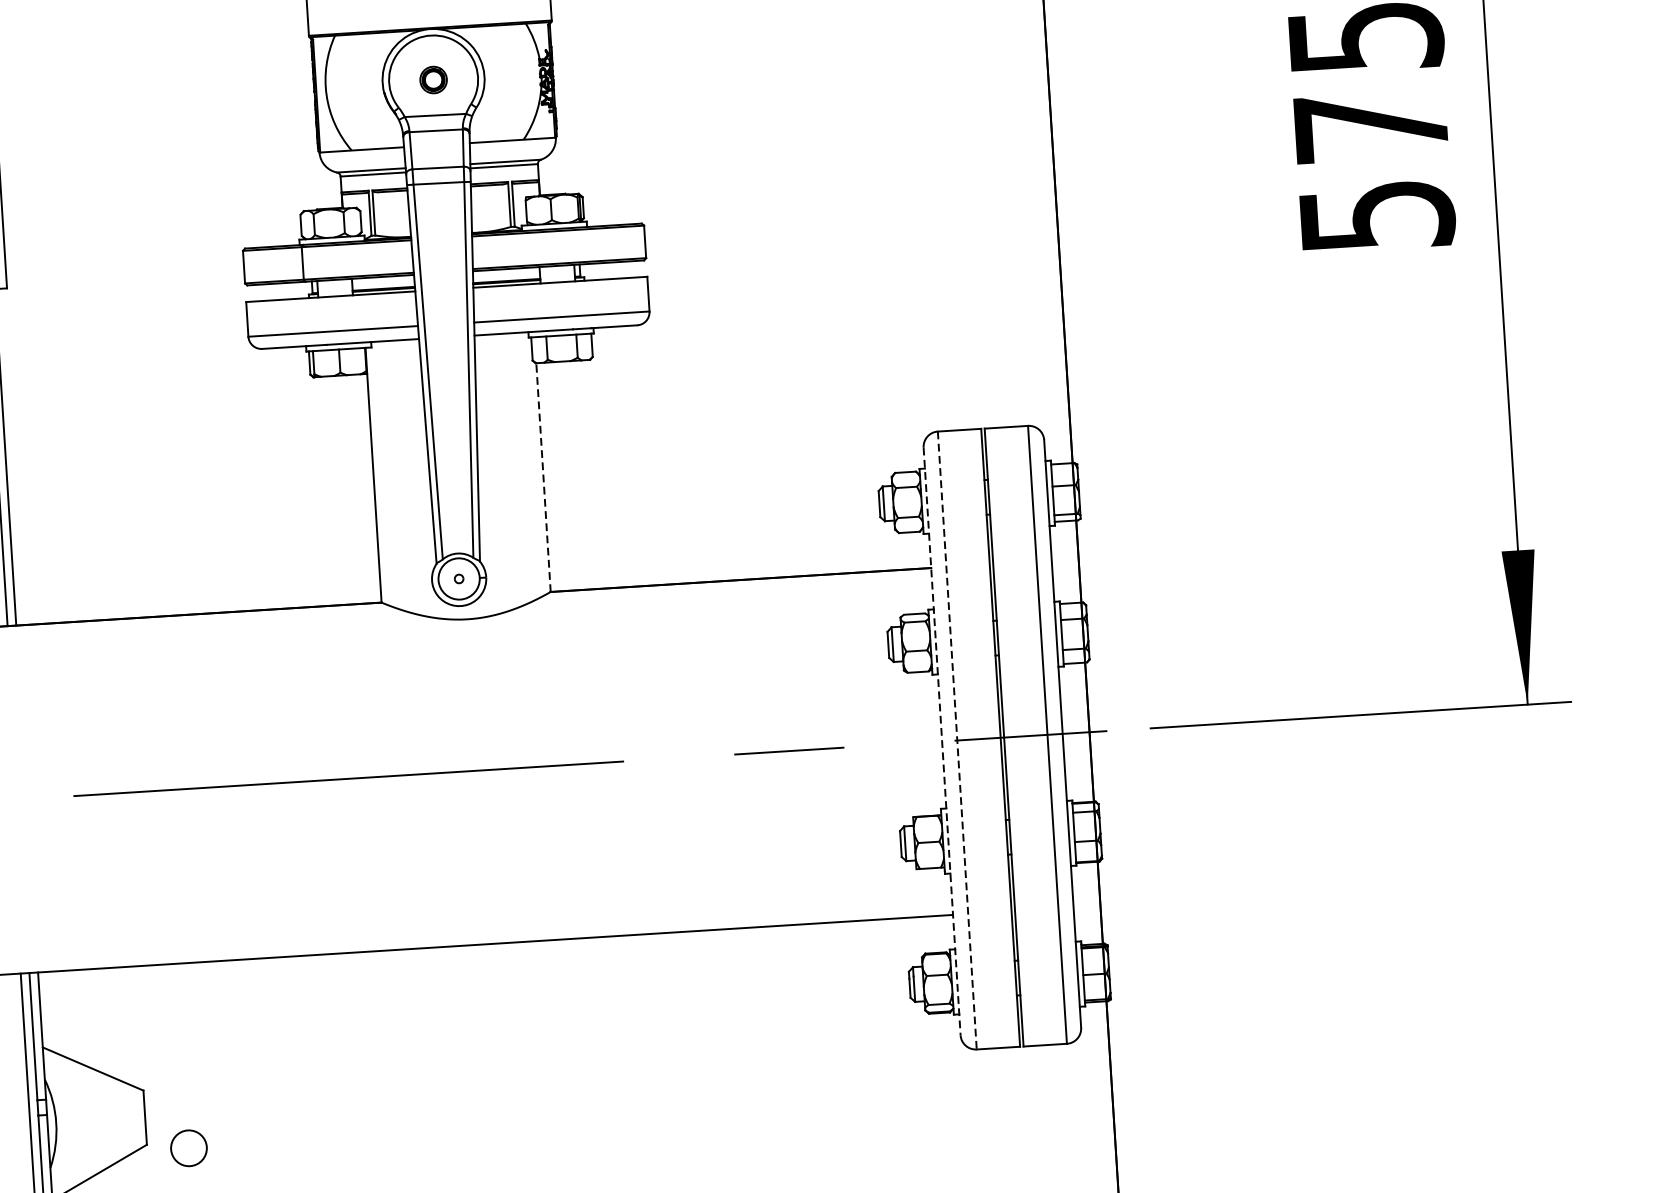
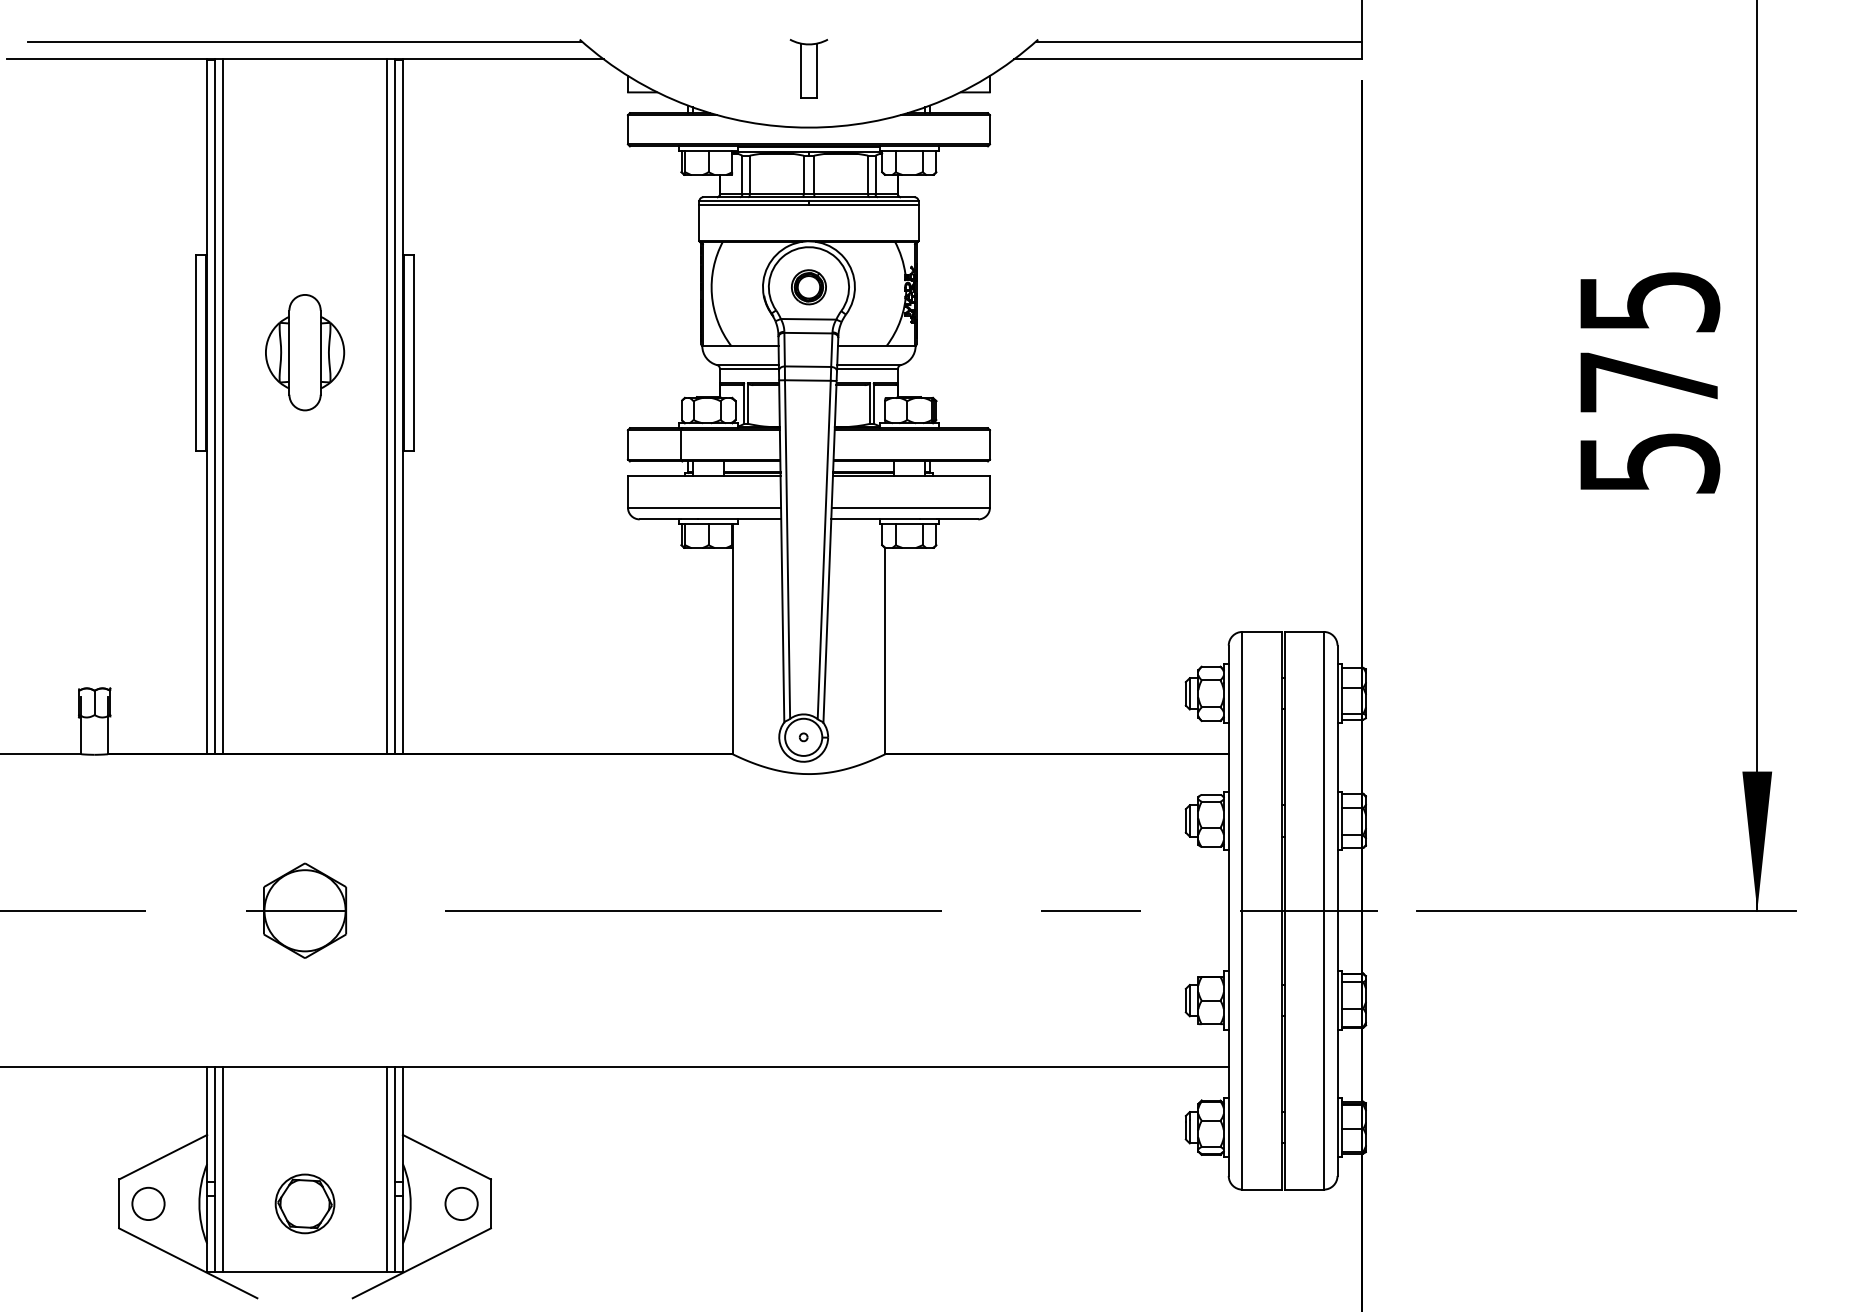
part: (433, 80) -> (808, 287), size x1.43
line: (543, 477) -> (885, 650), dashed -> solid
line: (957, 740) -> (1242, 910), dashed -> solid
line: (941, 742) -> (1228, 911), dashed -> solid
circle: (188, 1147) -> (461, 1203), moved

